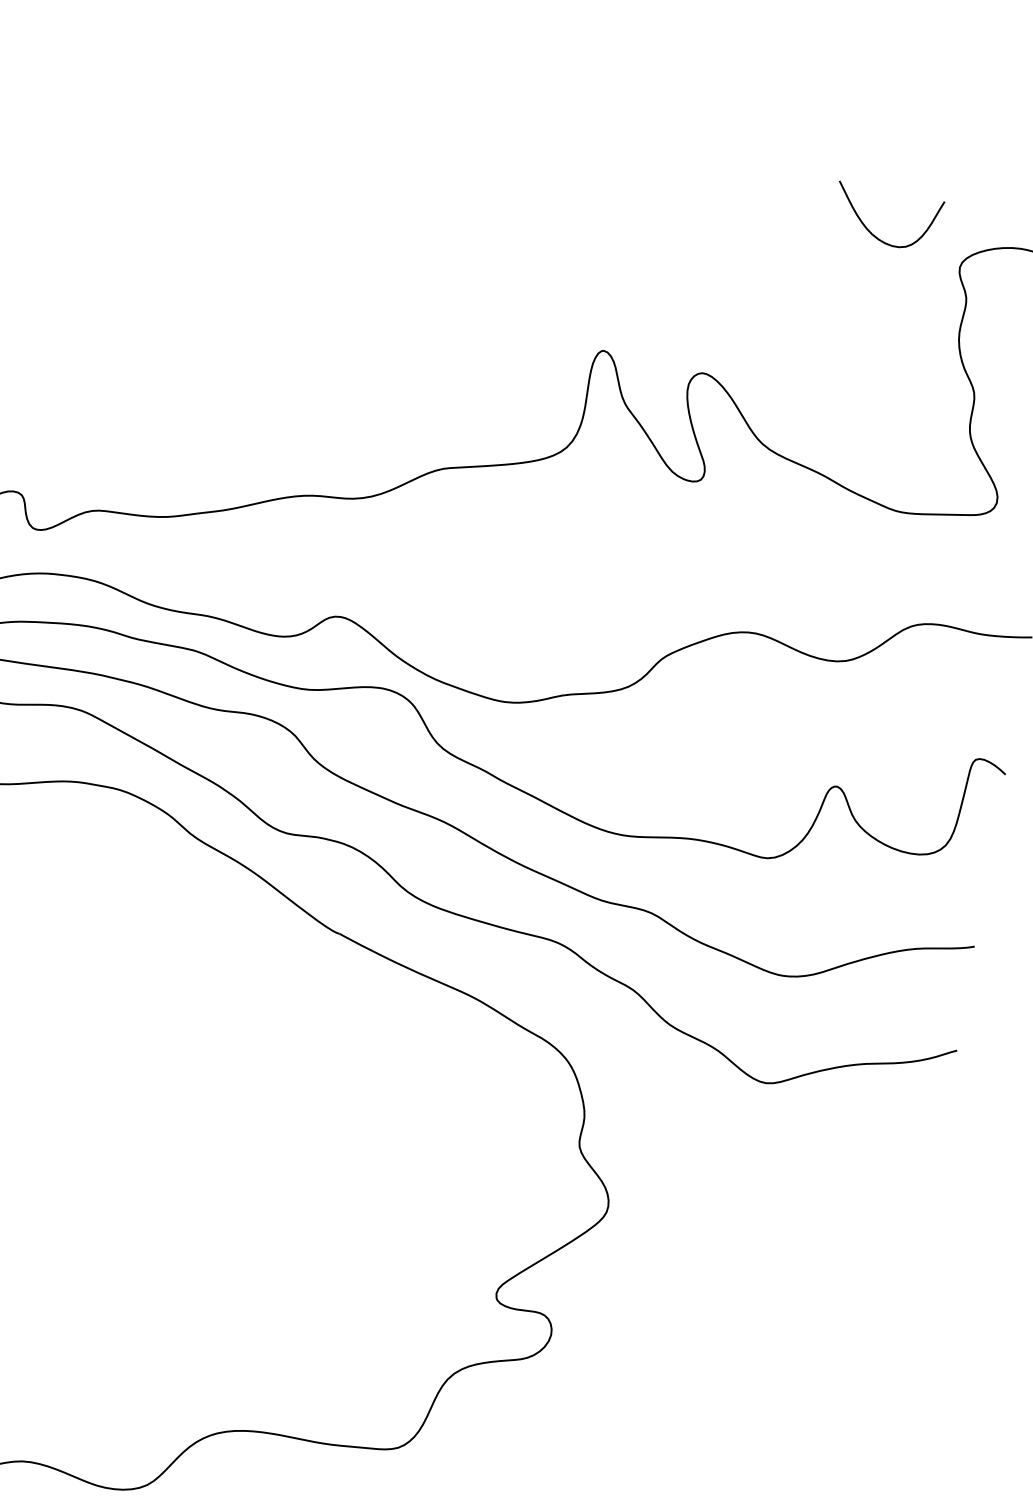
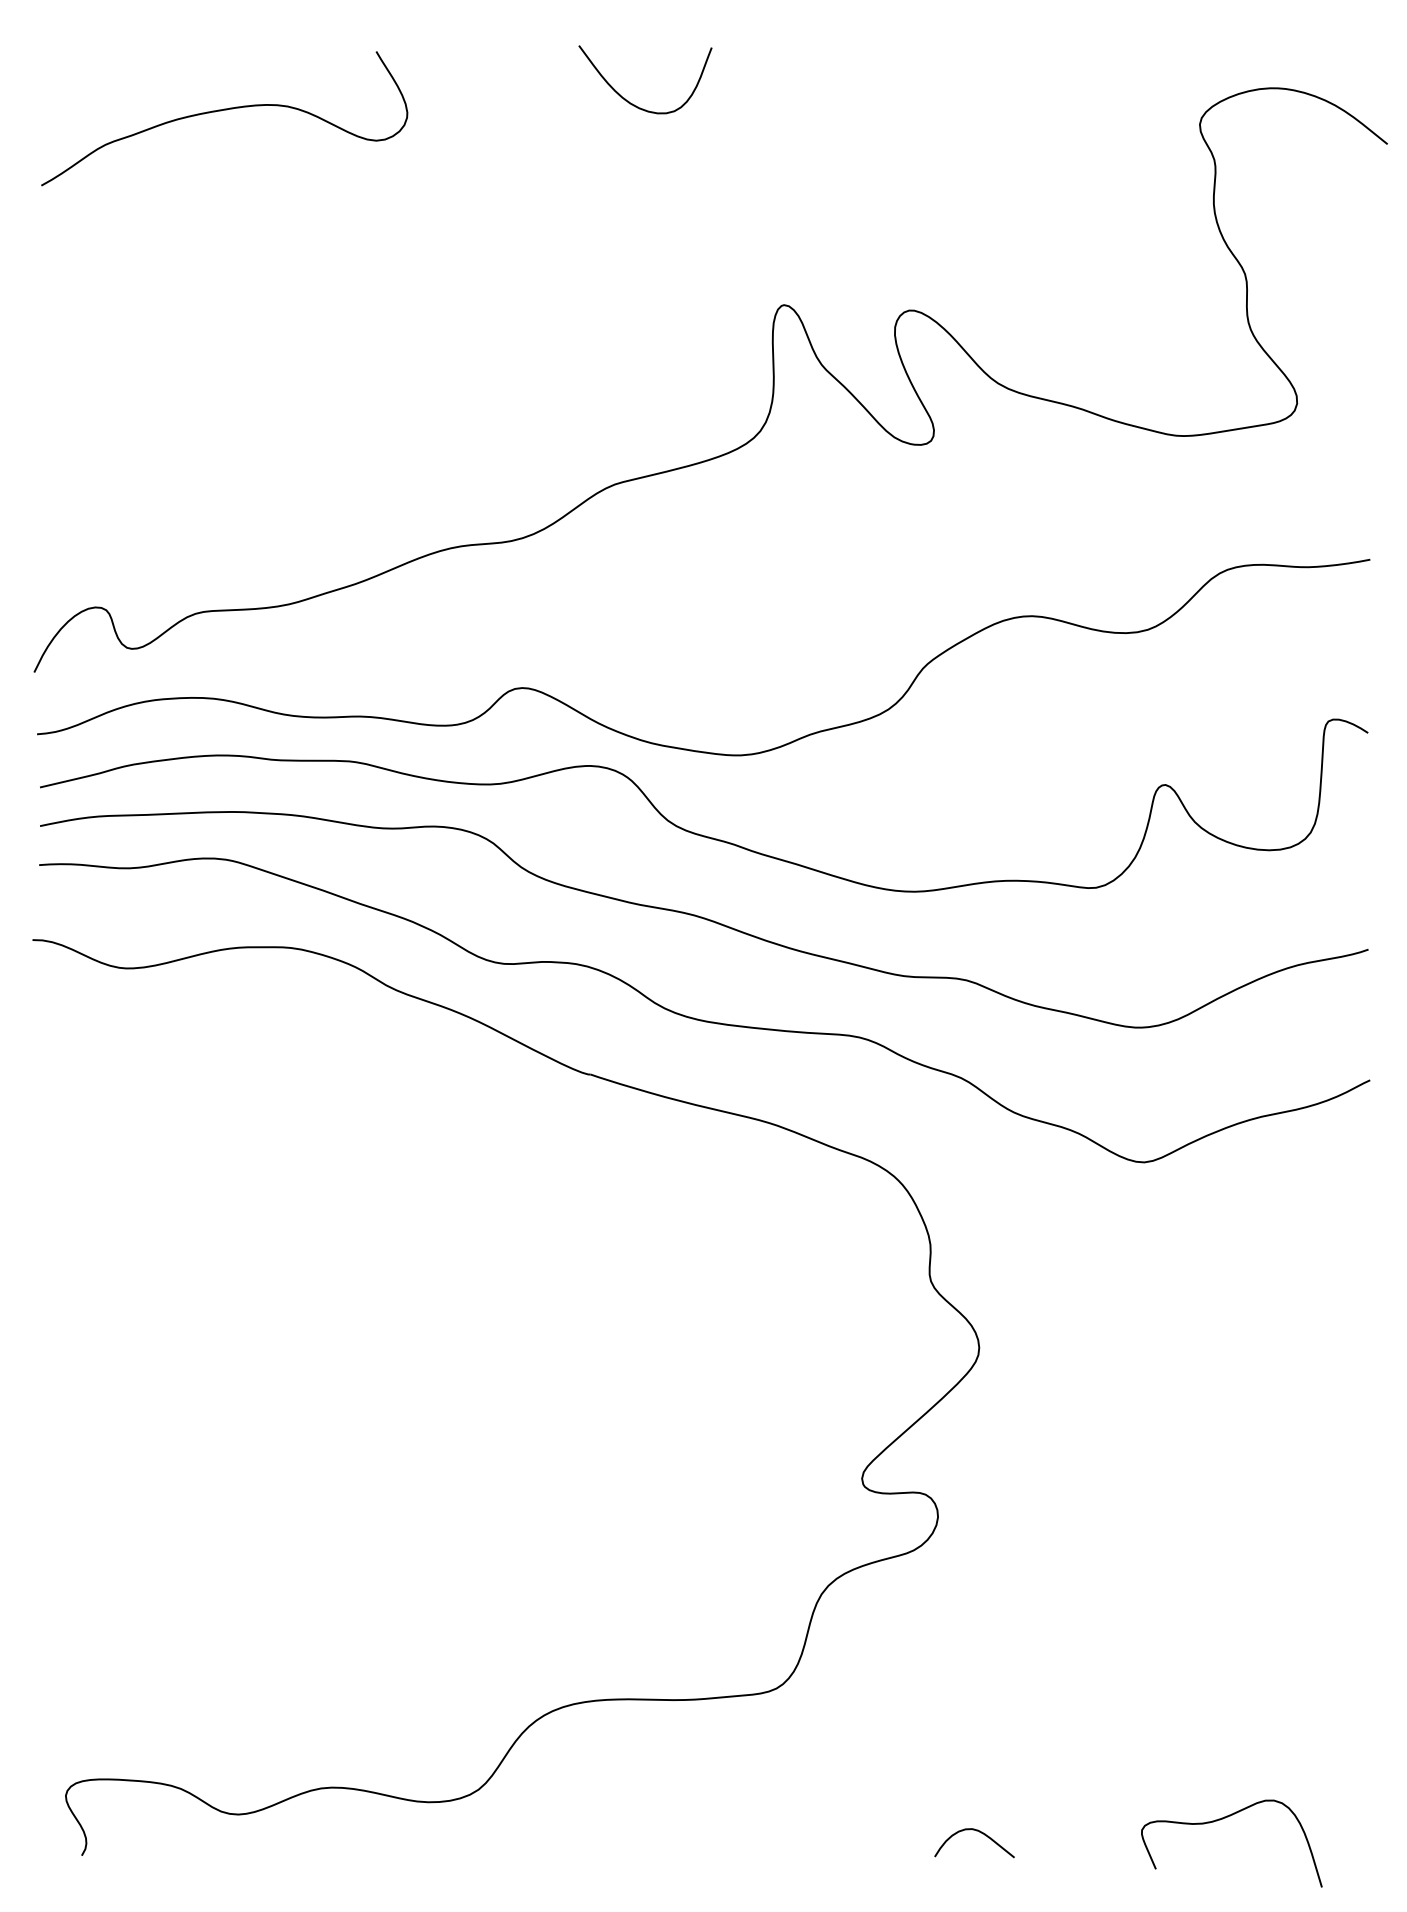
curve: (185, 116) -> (221, 111), added
curve: (870, 231) -> (628, 100), moved

